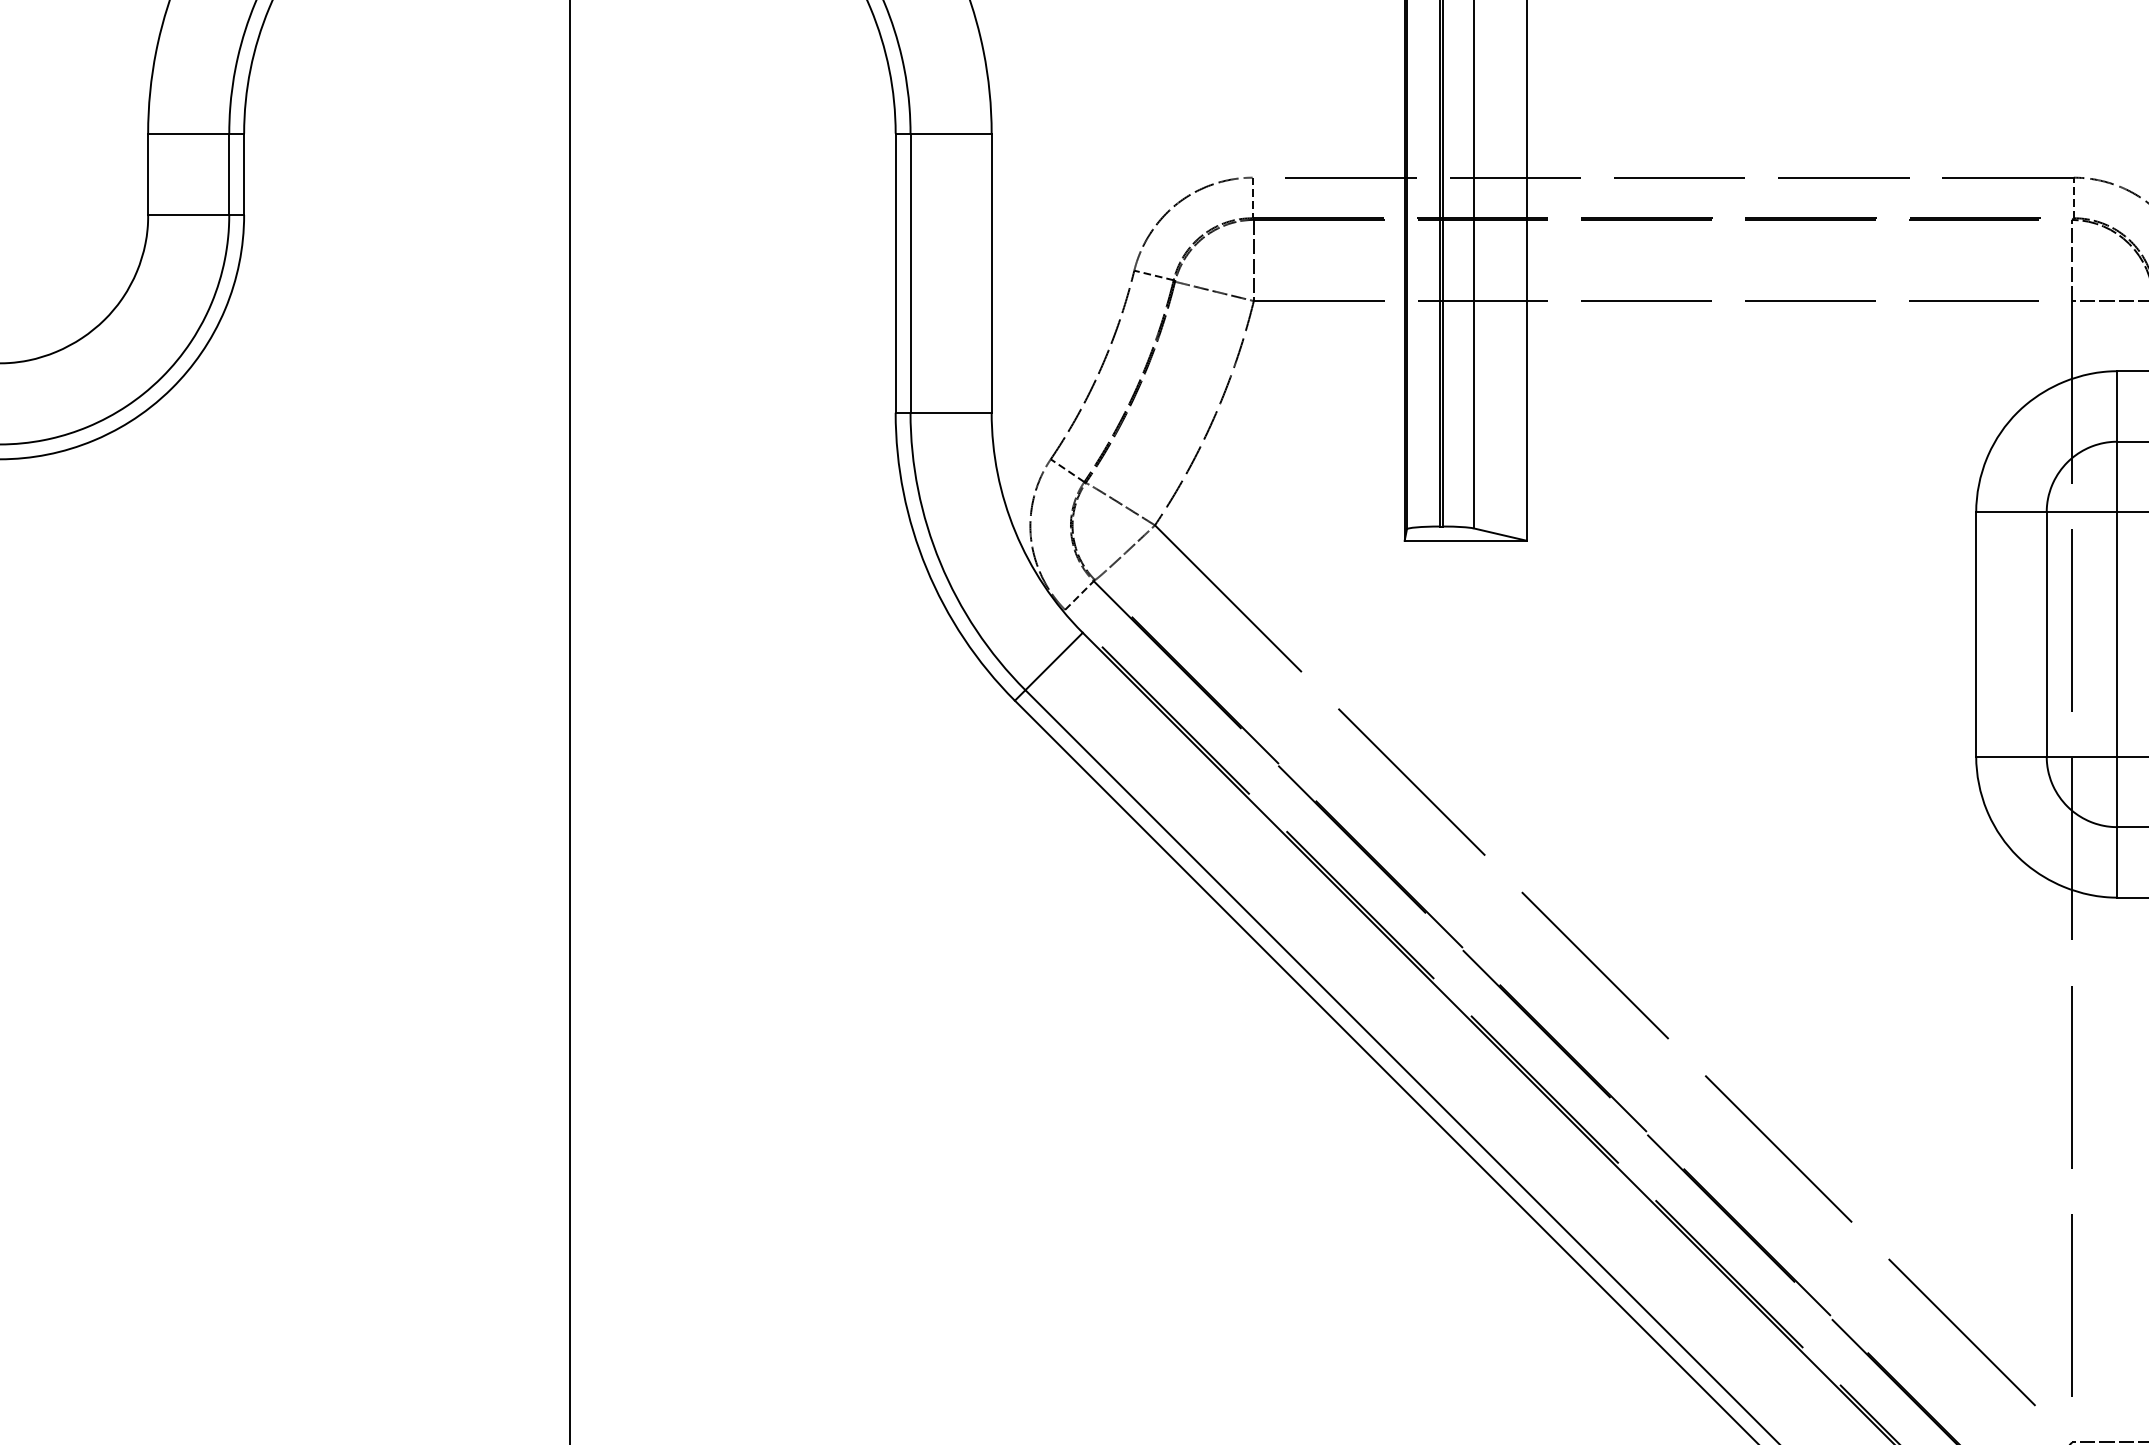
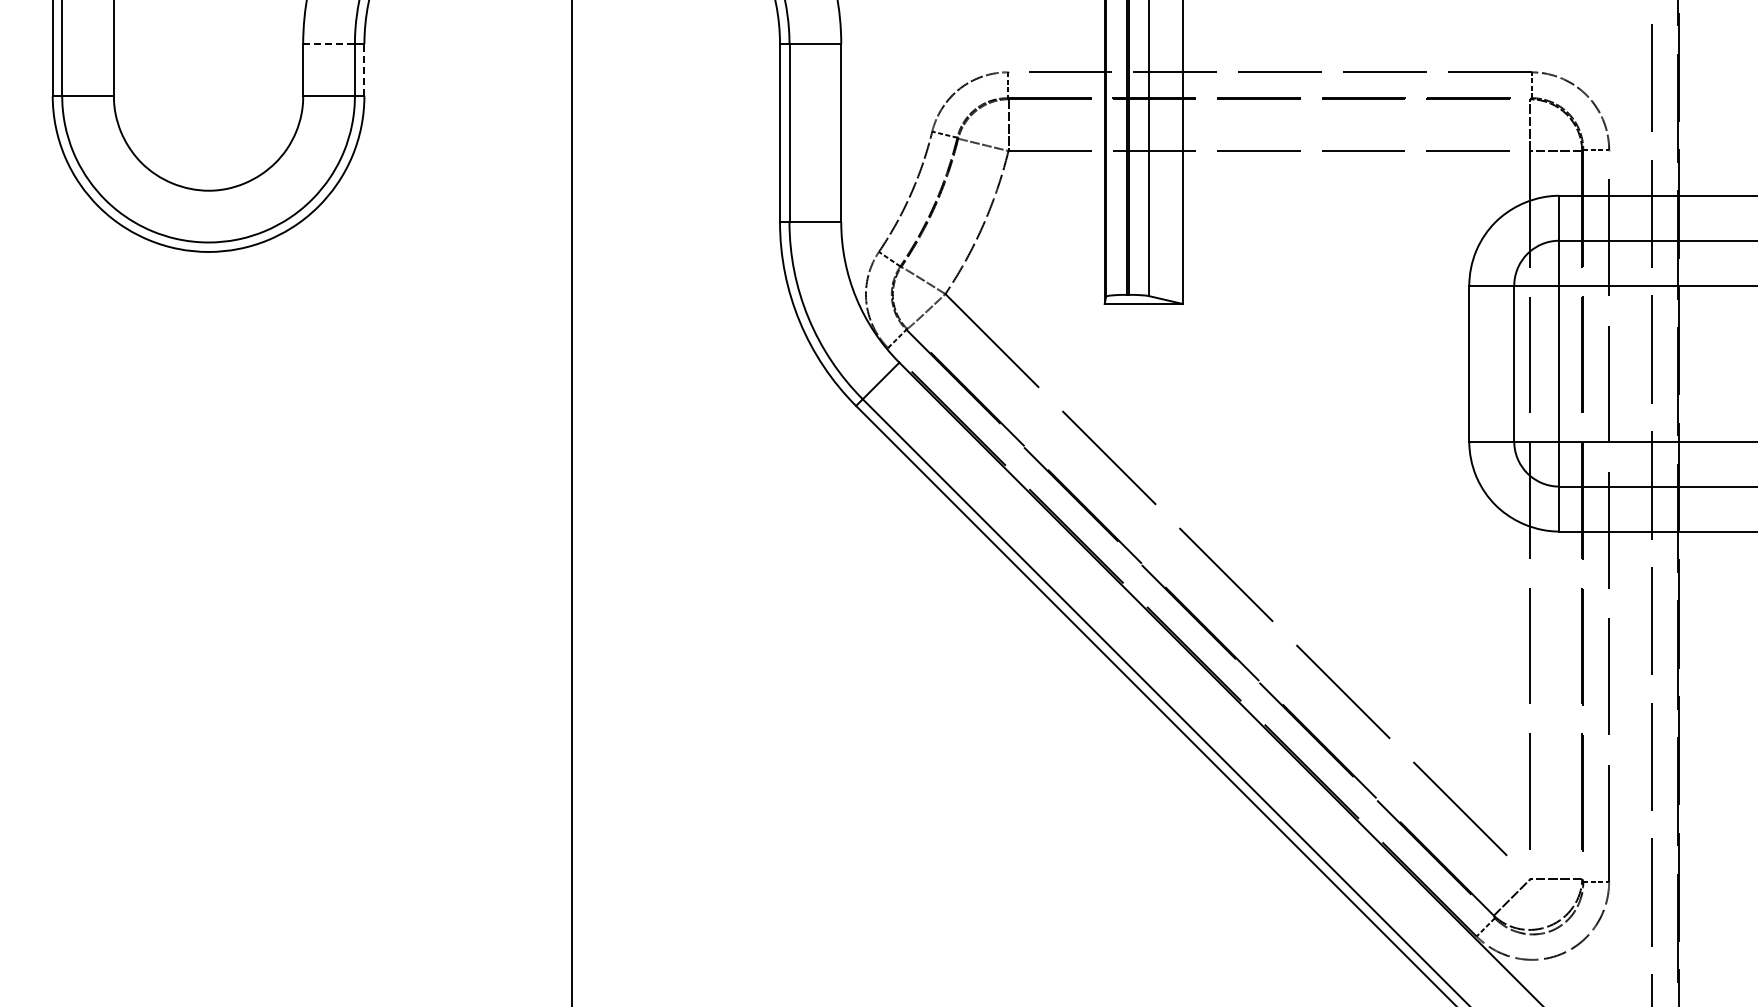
line: (189, 134) -> (329, 44), solid -> dashed
line: (244, 174) -> (364, 70), solid -> dashed

